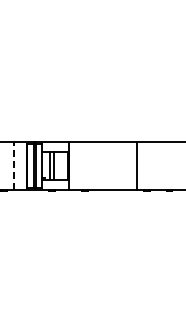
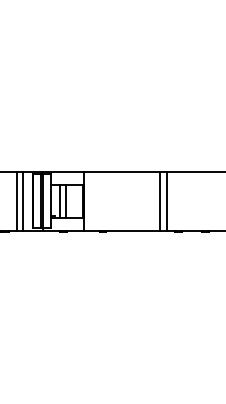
line: (13, 165) -> (16, 200), dashed -> solid
line: (19, 165) -> (23, 200), added
line: (131, 165) -> (159, 200), added

